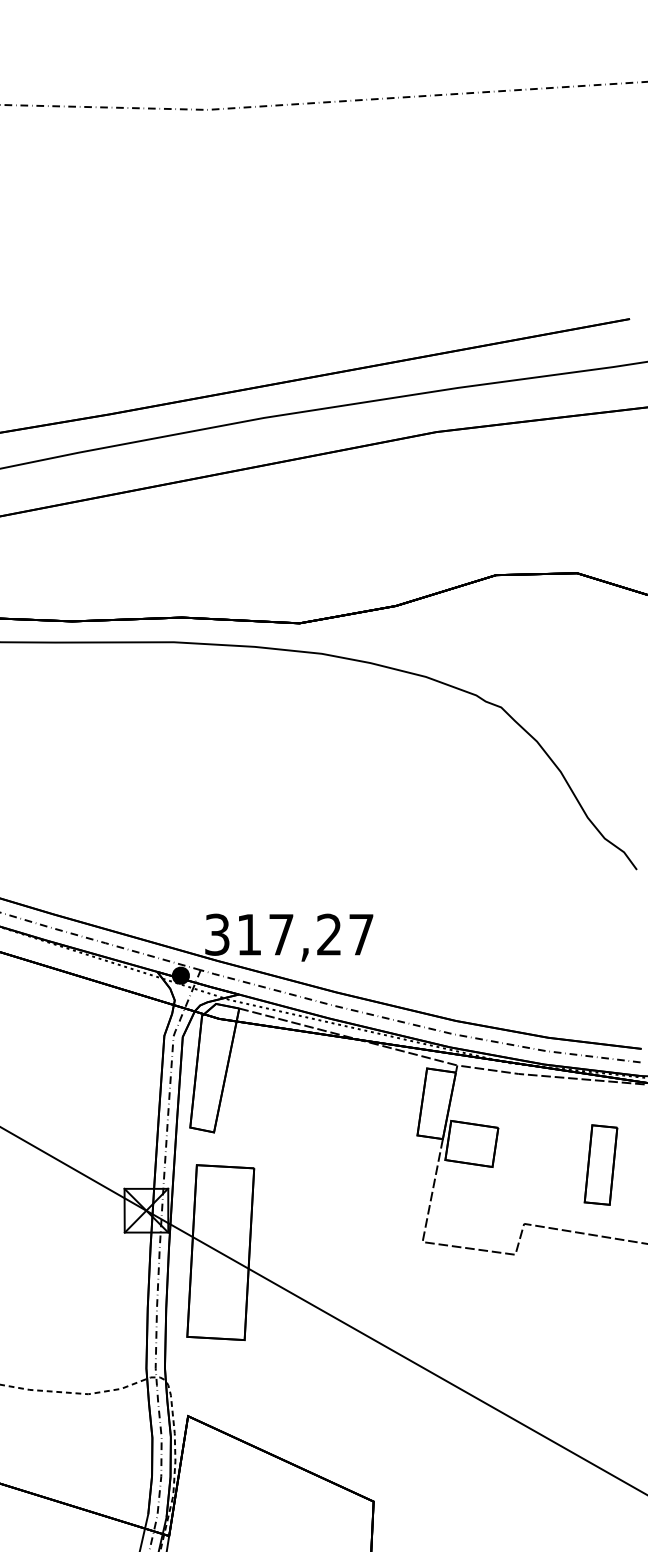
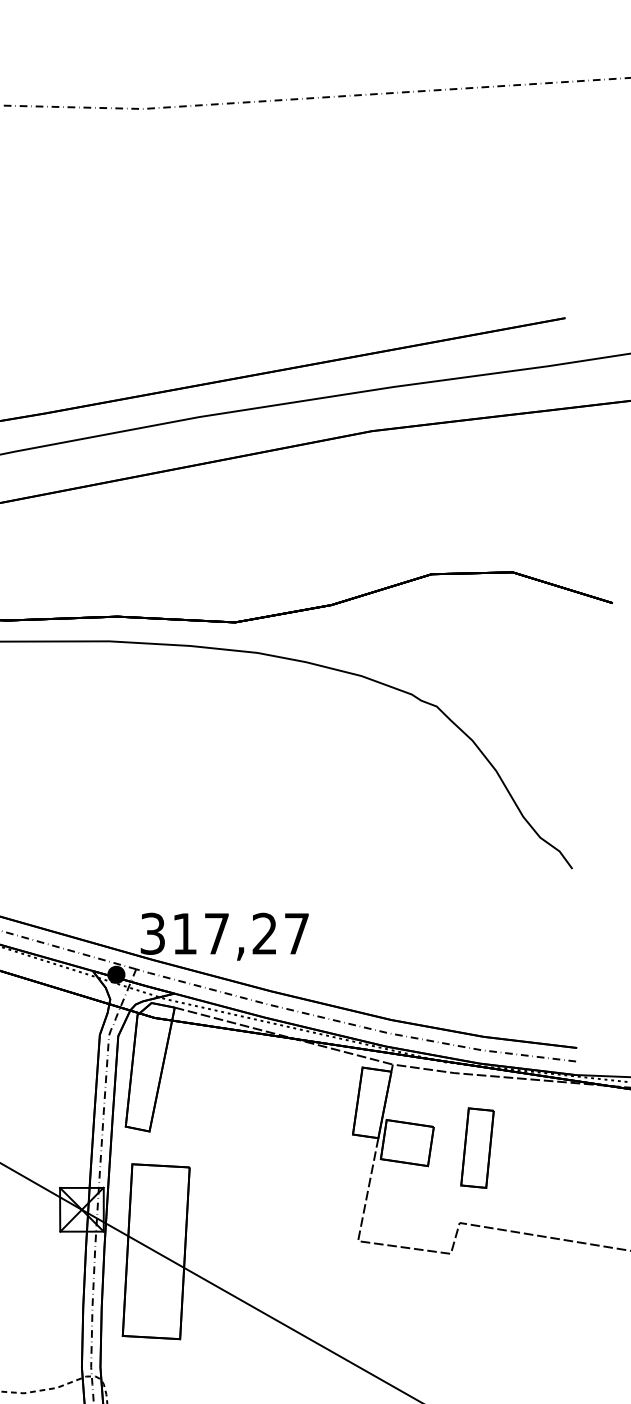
part: (600, 1164) -> (477, 1147), moved

